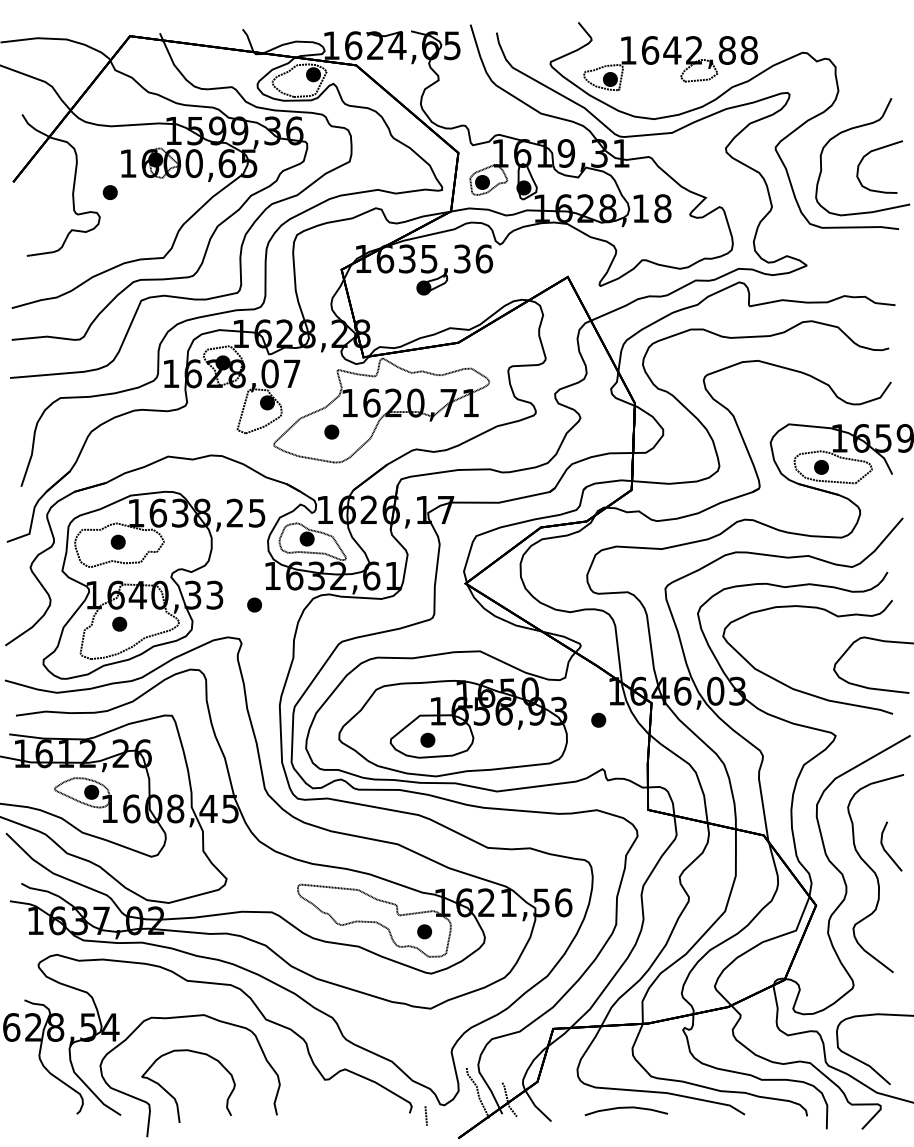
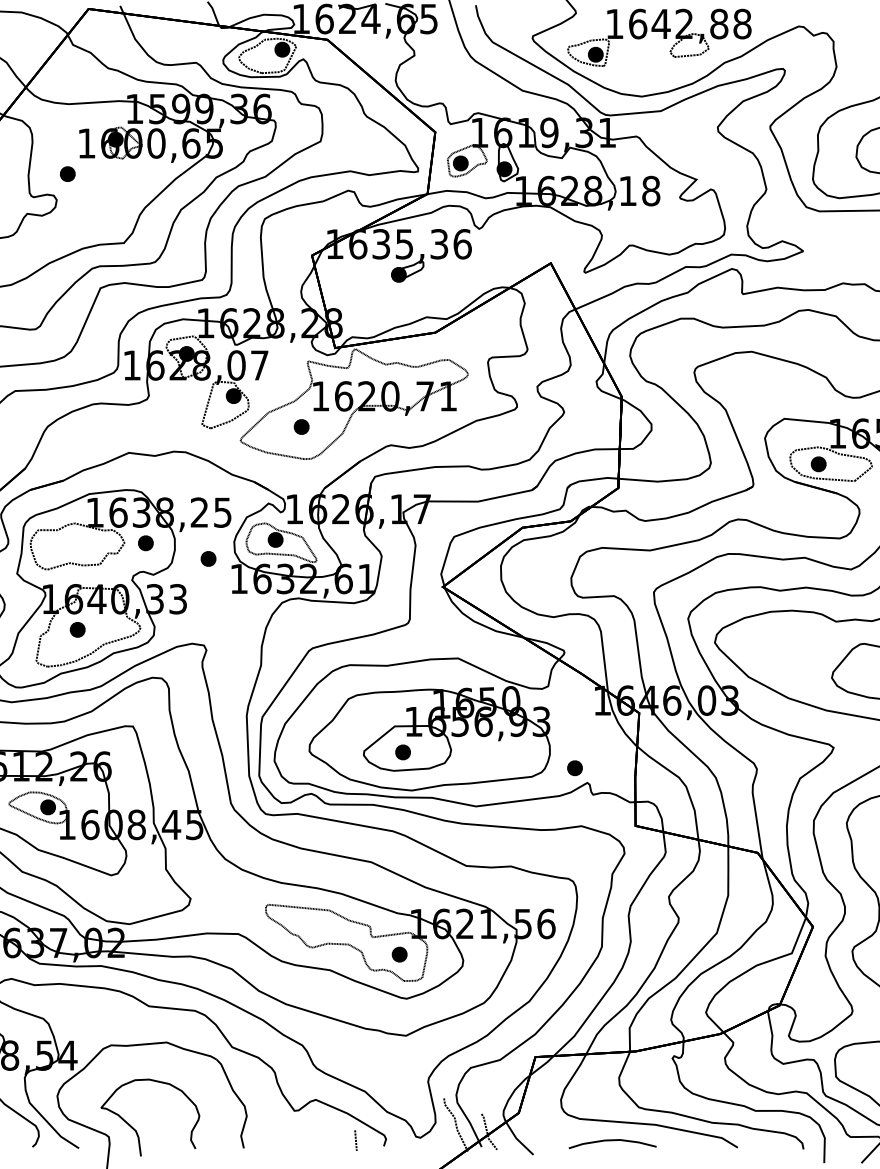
part: (117, 541) -> (145, 542), moved
part: (254, 604) -> (208, 558), moved
part: (598, 719) -> (574, 767), moved
line: (425, 1115) -> (355, 1140), moved

